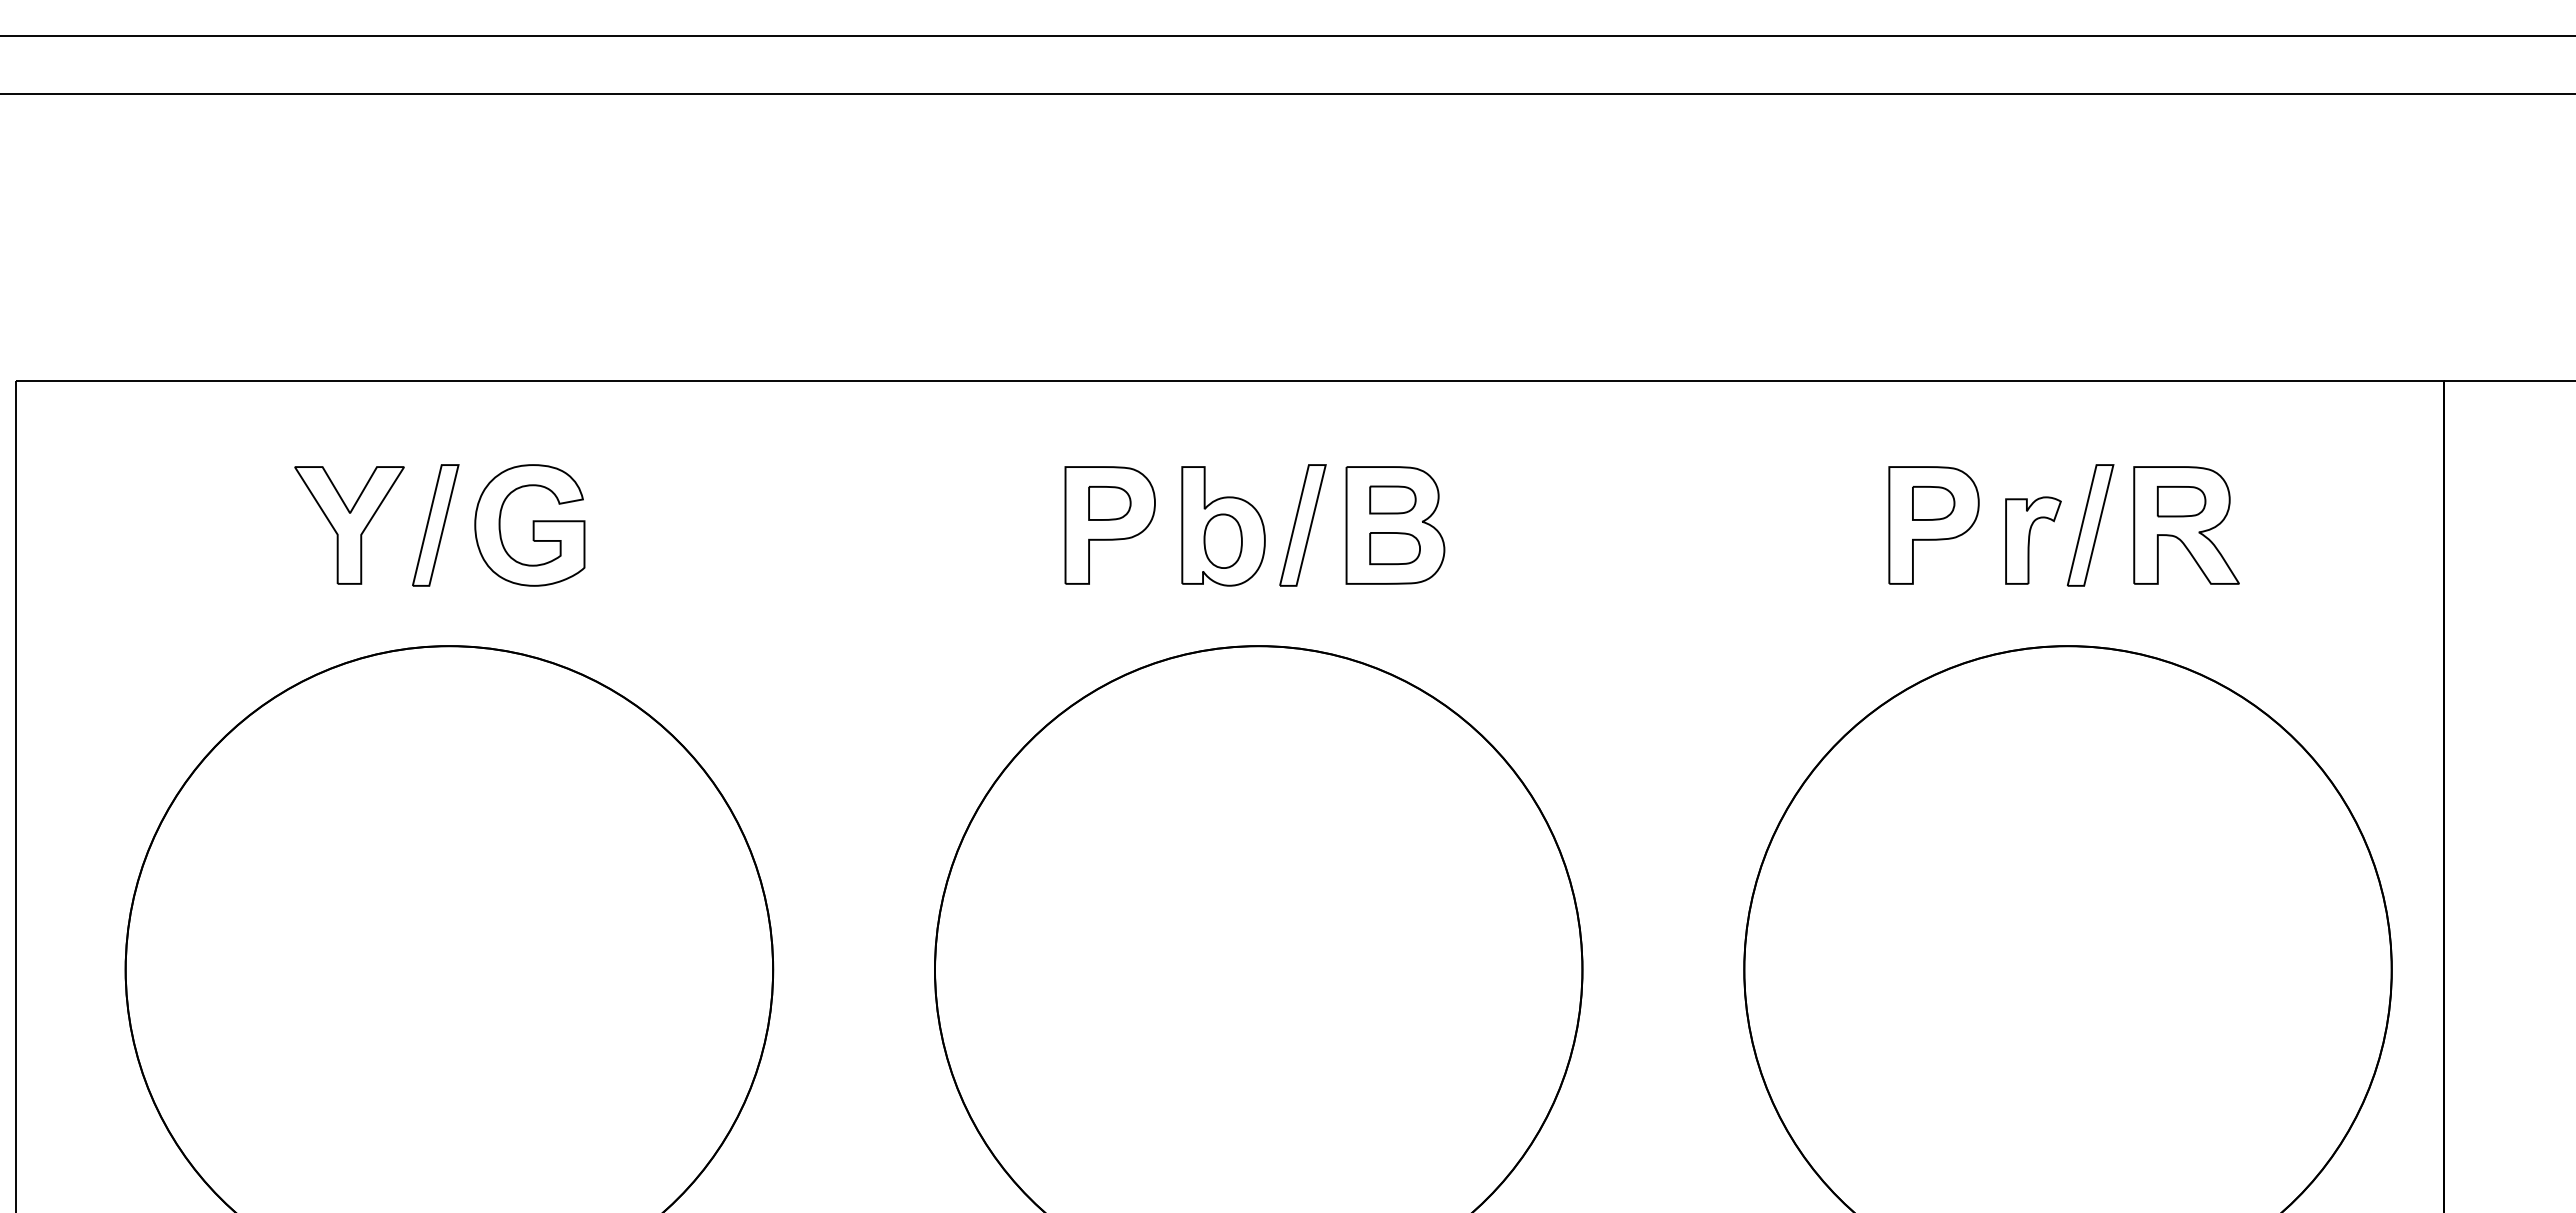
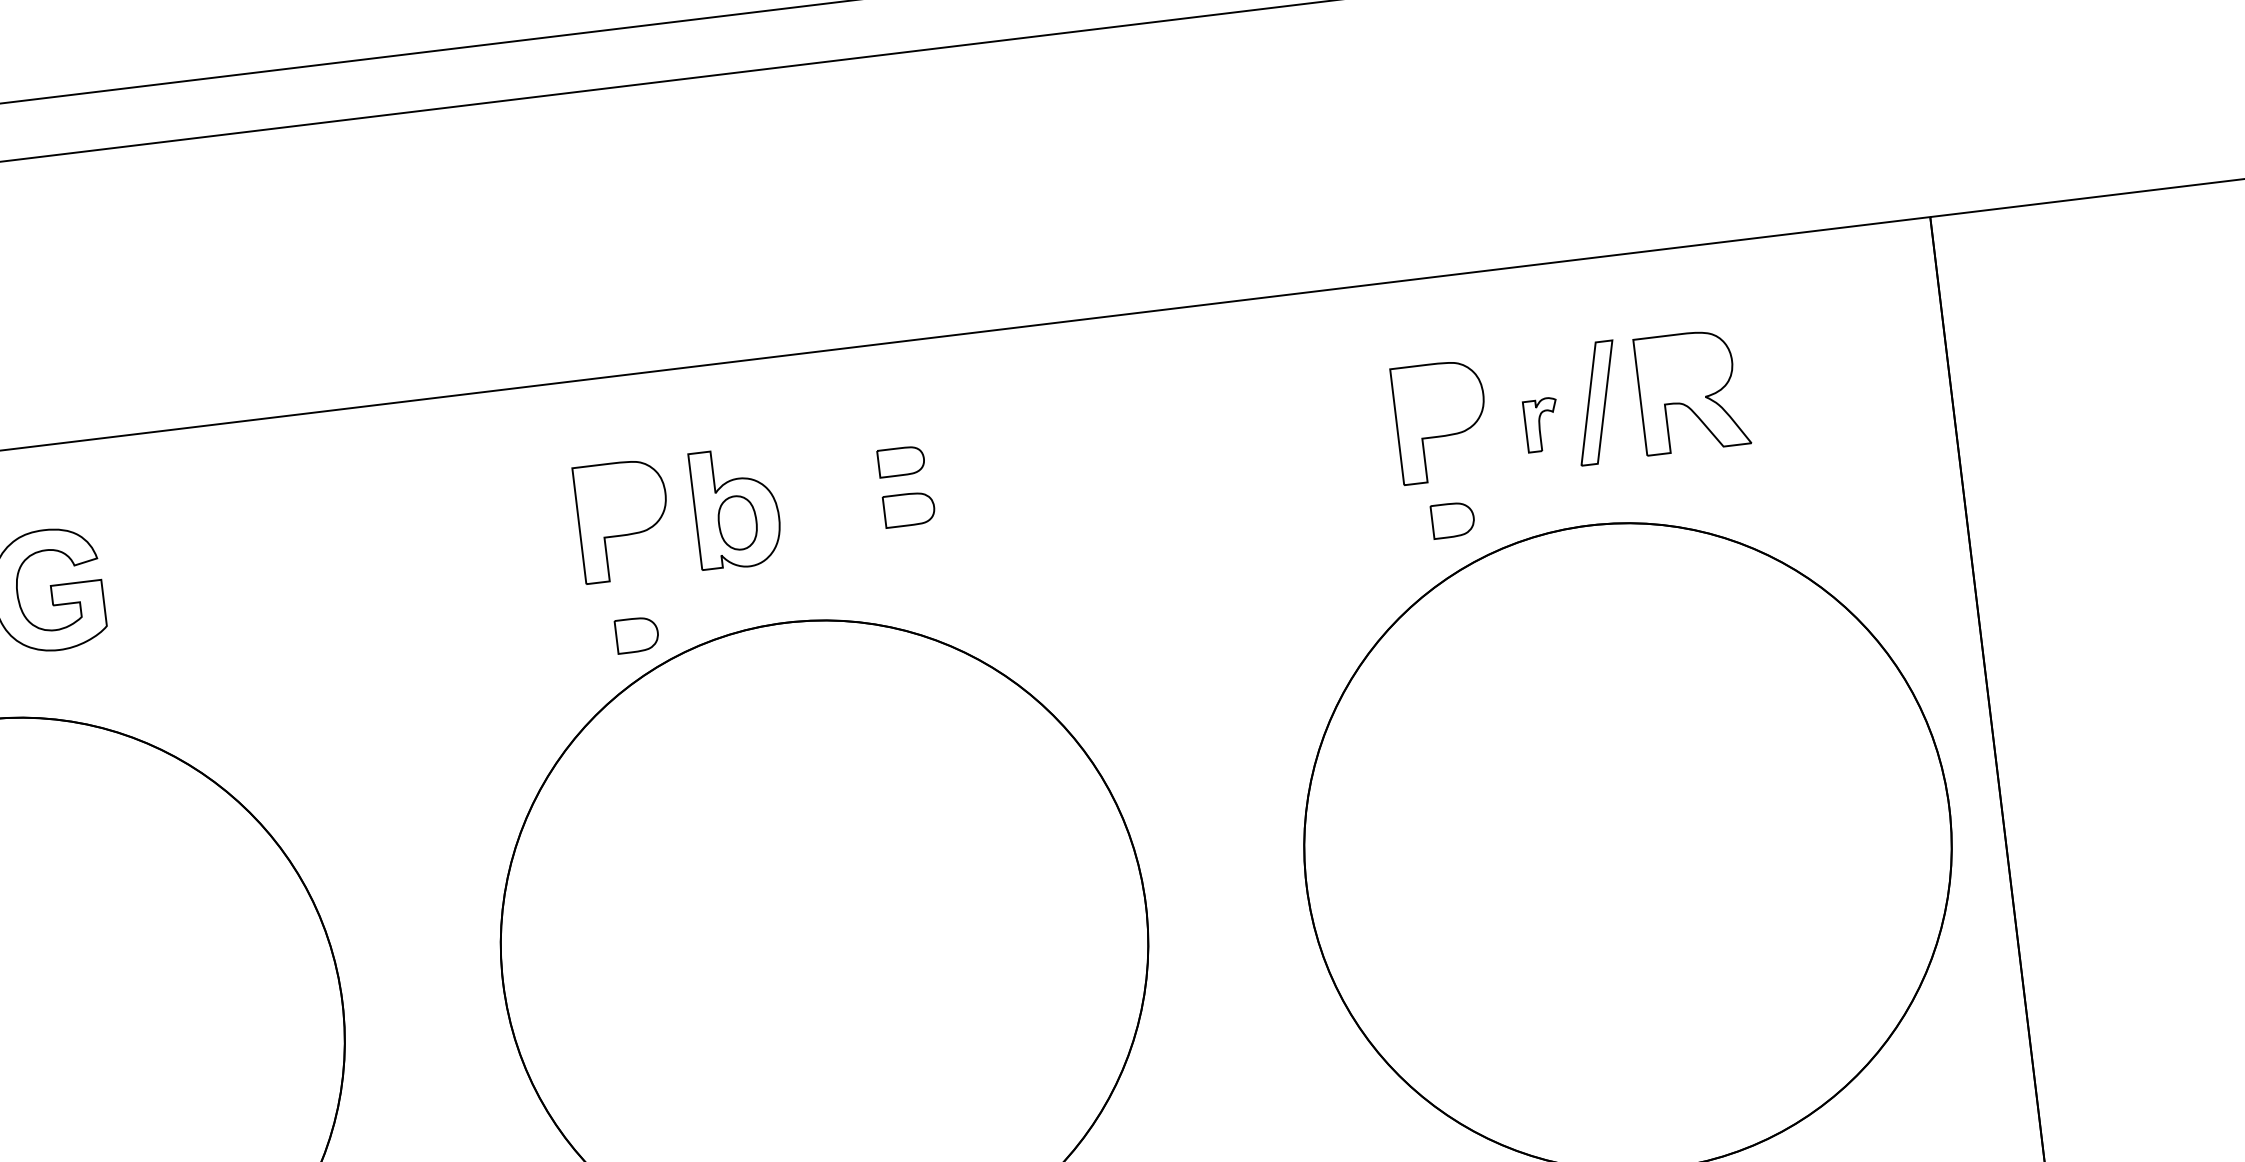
part: (2181, 501) -> (1684, 368), removed
part: (1109, 503) -> (636, 635), moved
part: (1933, 503) -> (1452, 520), moved
part: (1302, 525) -> (814, 497), removed
part: (1395, 525) -> (906, 486), removed
part: (2033, 540) -> (1542, 424), size x0.6

